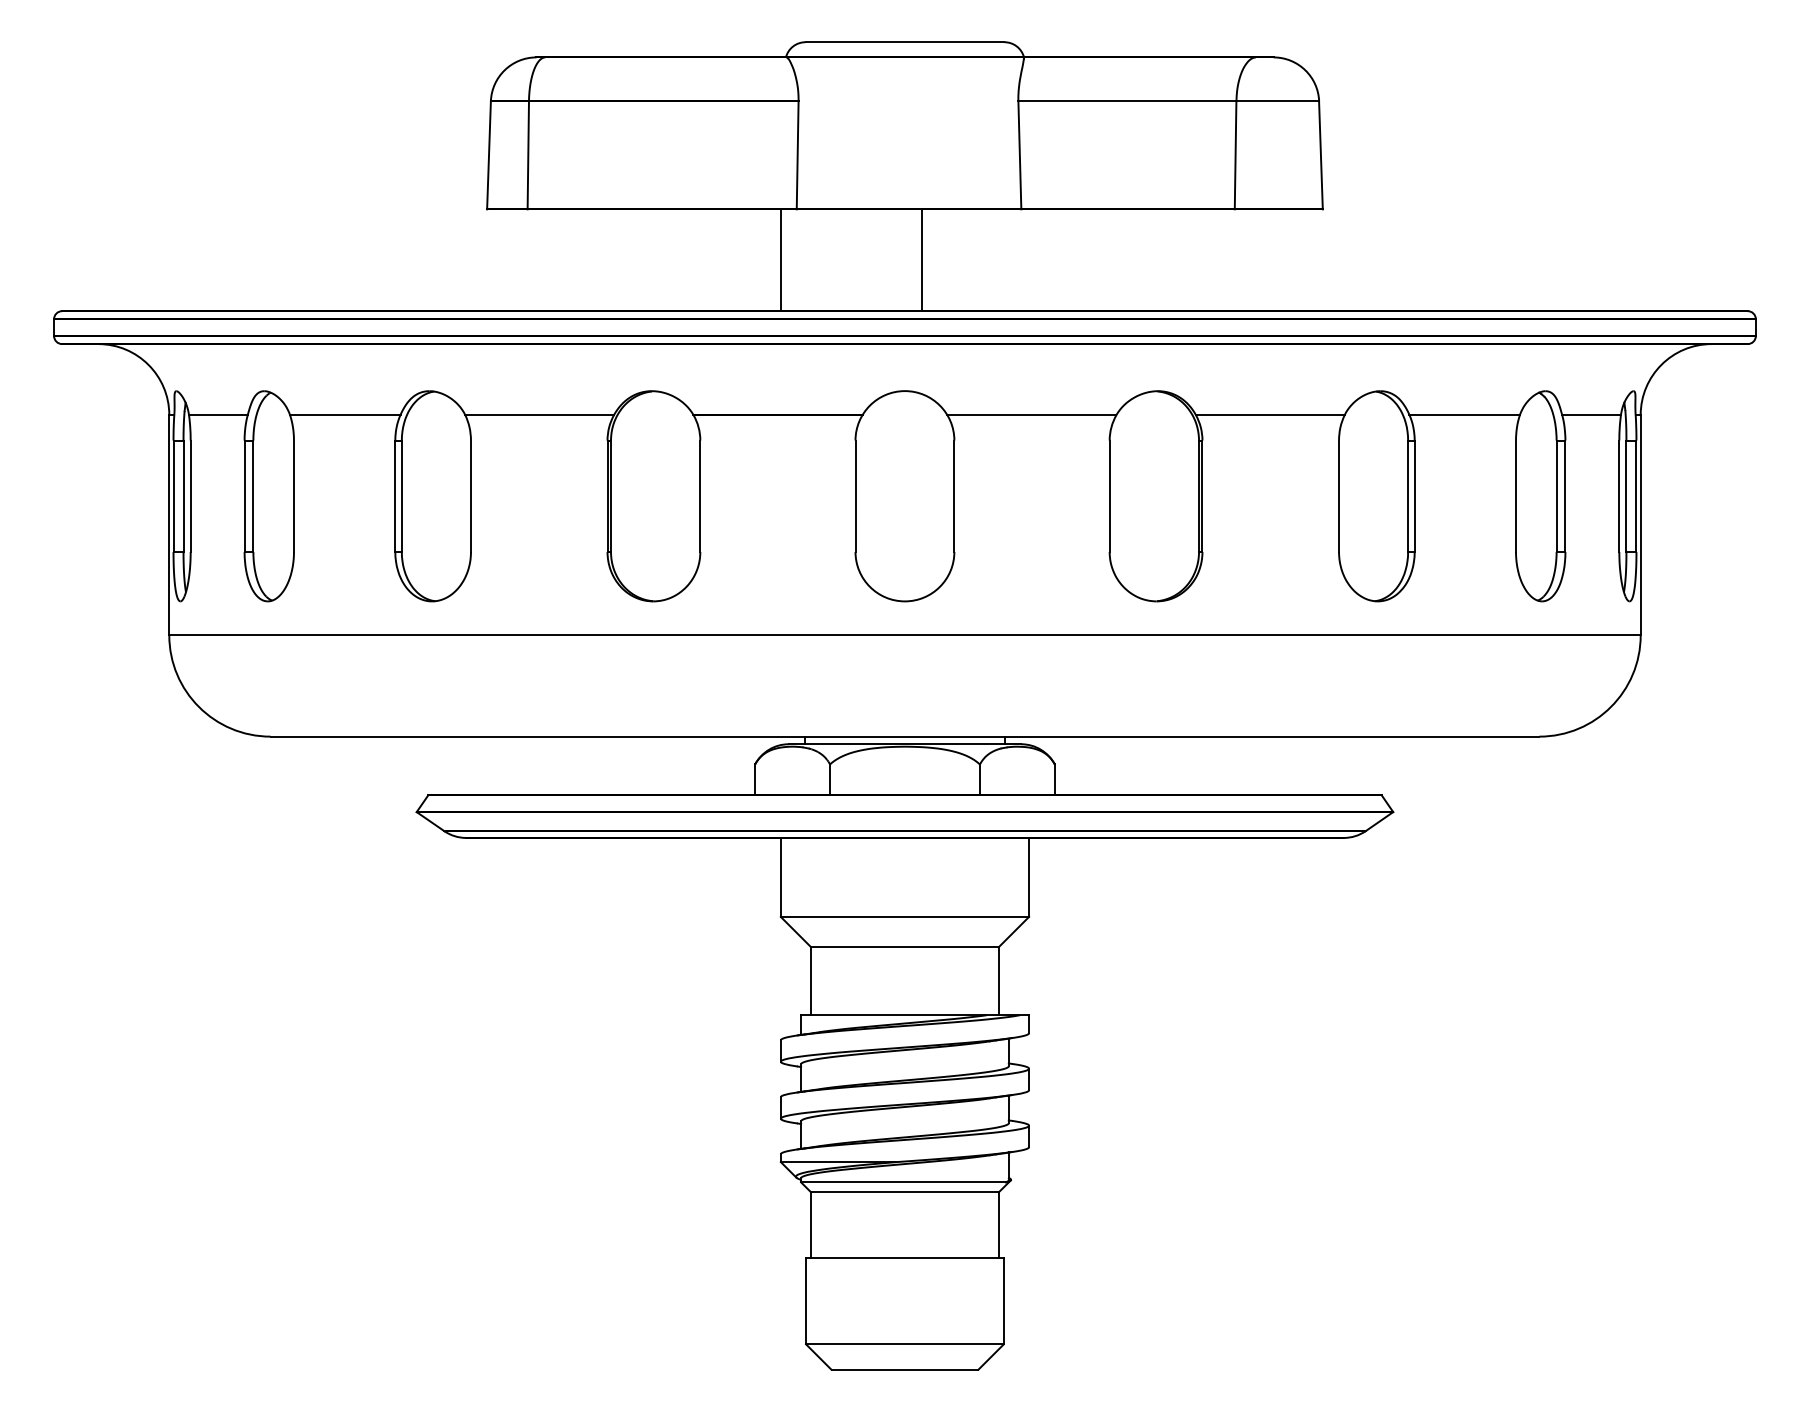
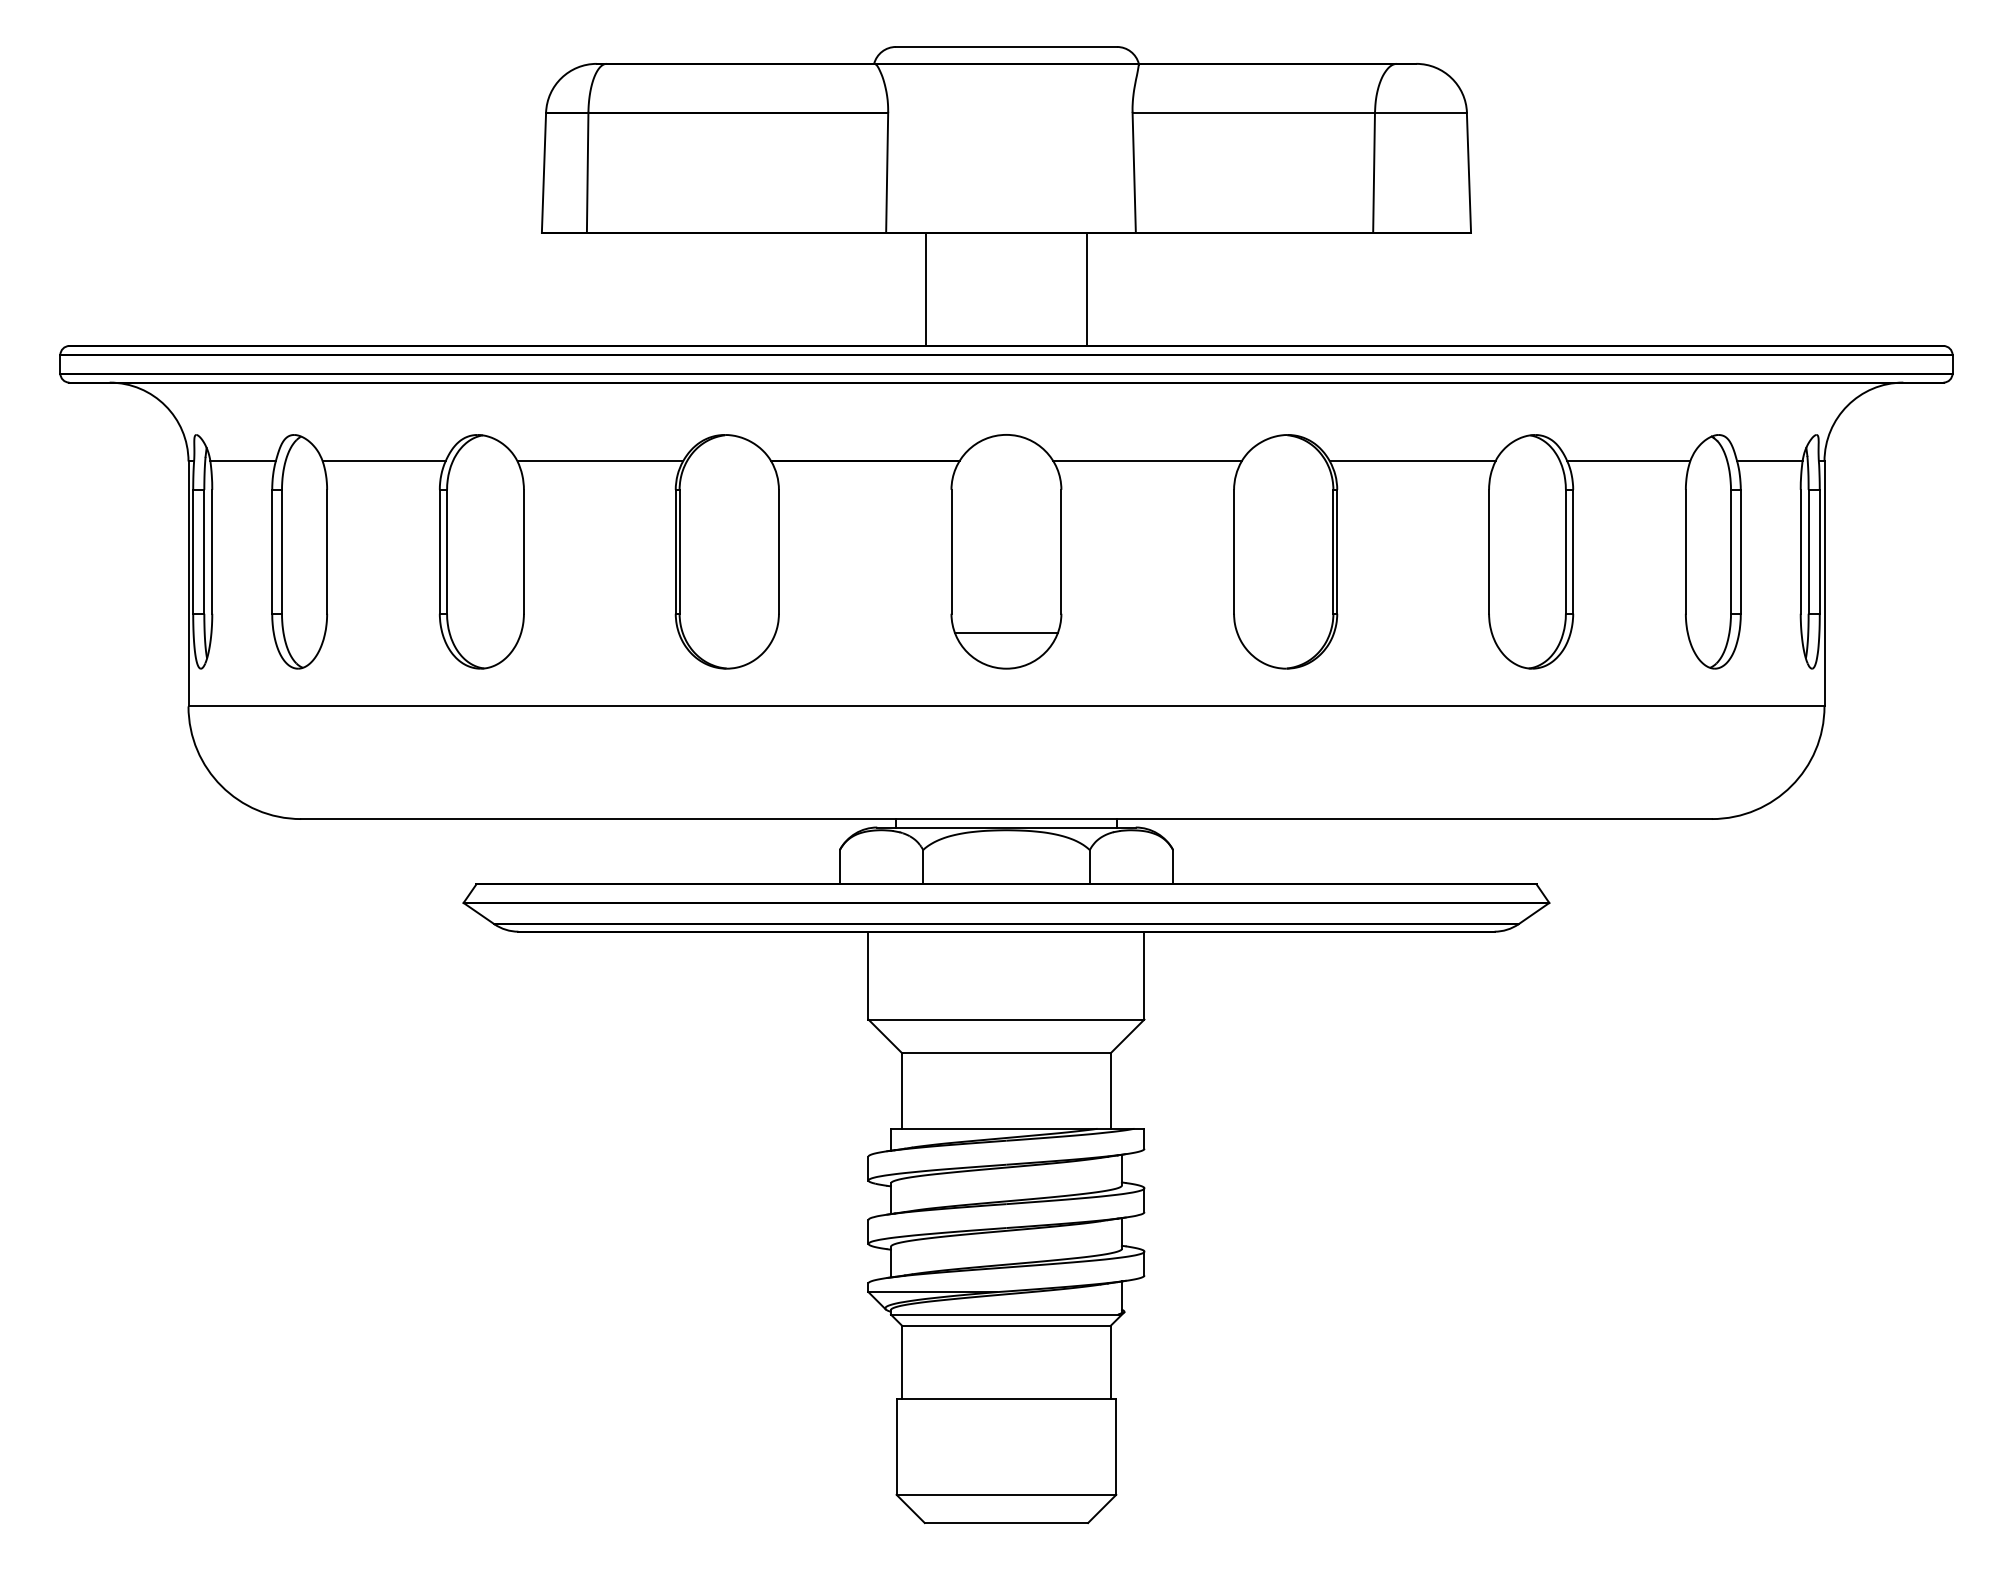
line: (780, 260) -> (925, 289), moved
line: (921, 260) -> (1086, 289), moved
line: (905, 569) -> (1006, 633), added

